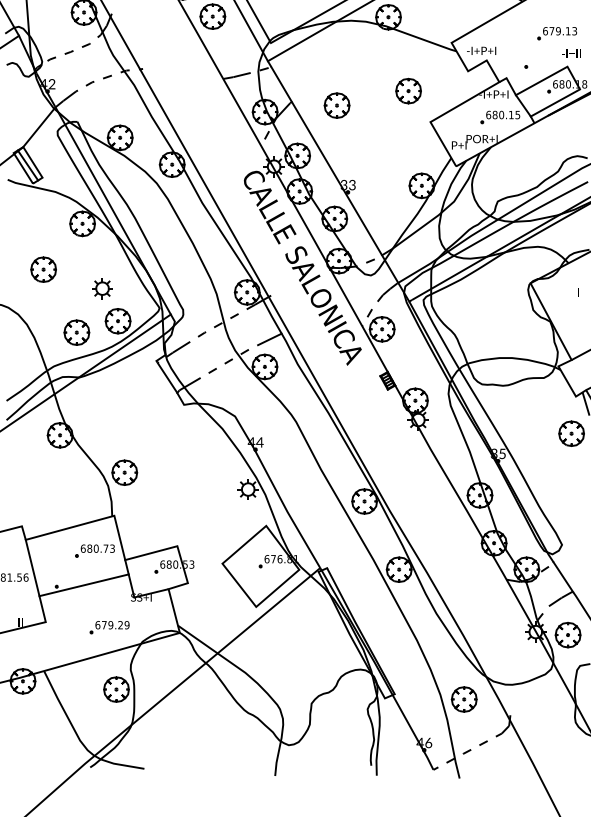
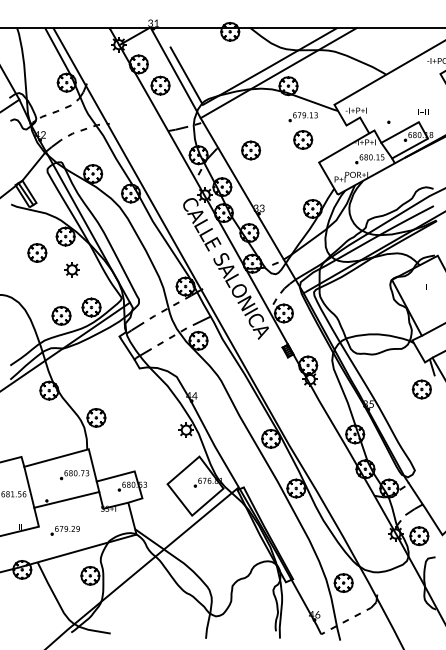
part: (555, 34) -> (302, 117), moved
part: (43, 268) -> (37, 252), moved
part: (101, 288) -> (71, 269), moved
part: (108, 627) -> (64, 530), moved

